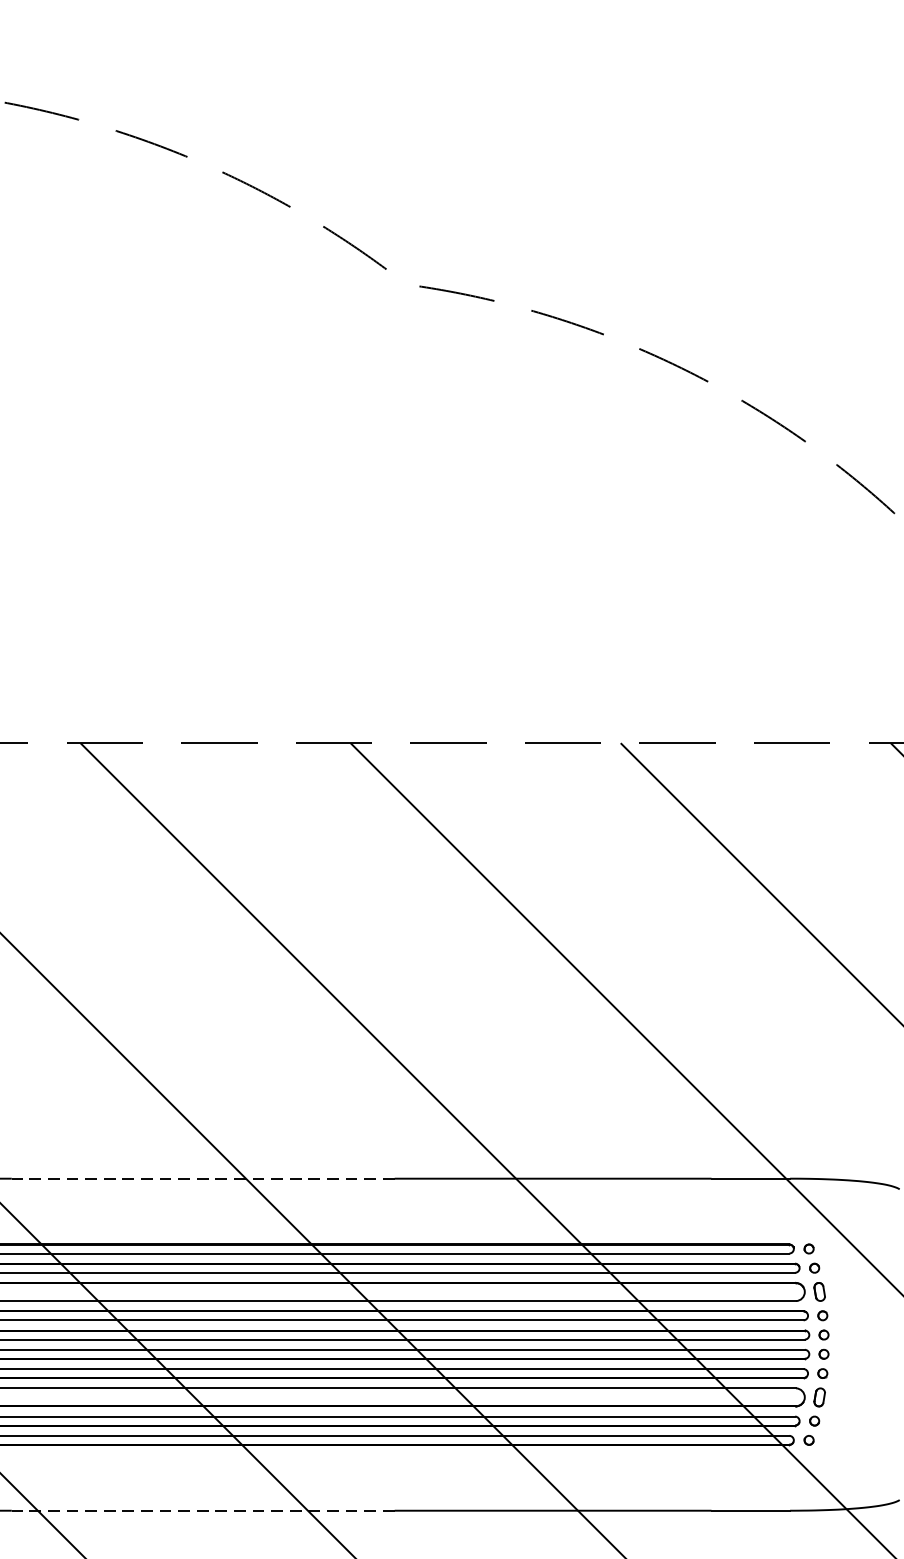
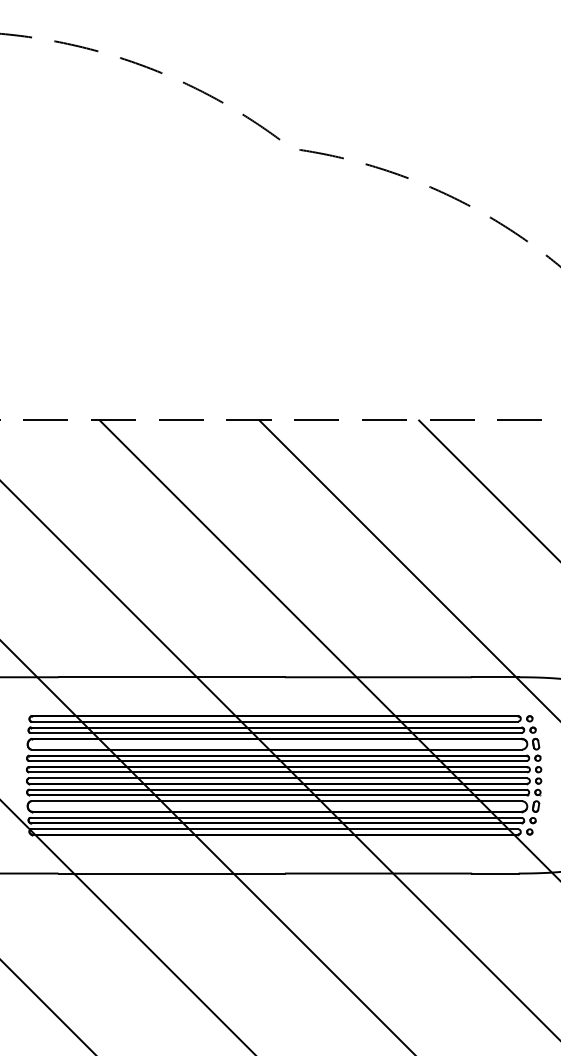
line: (202, 1179) -> (171, 677), dashed -> solid
line: (202, 1510) -> (171, 873), dashed -> solid

